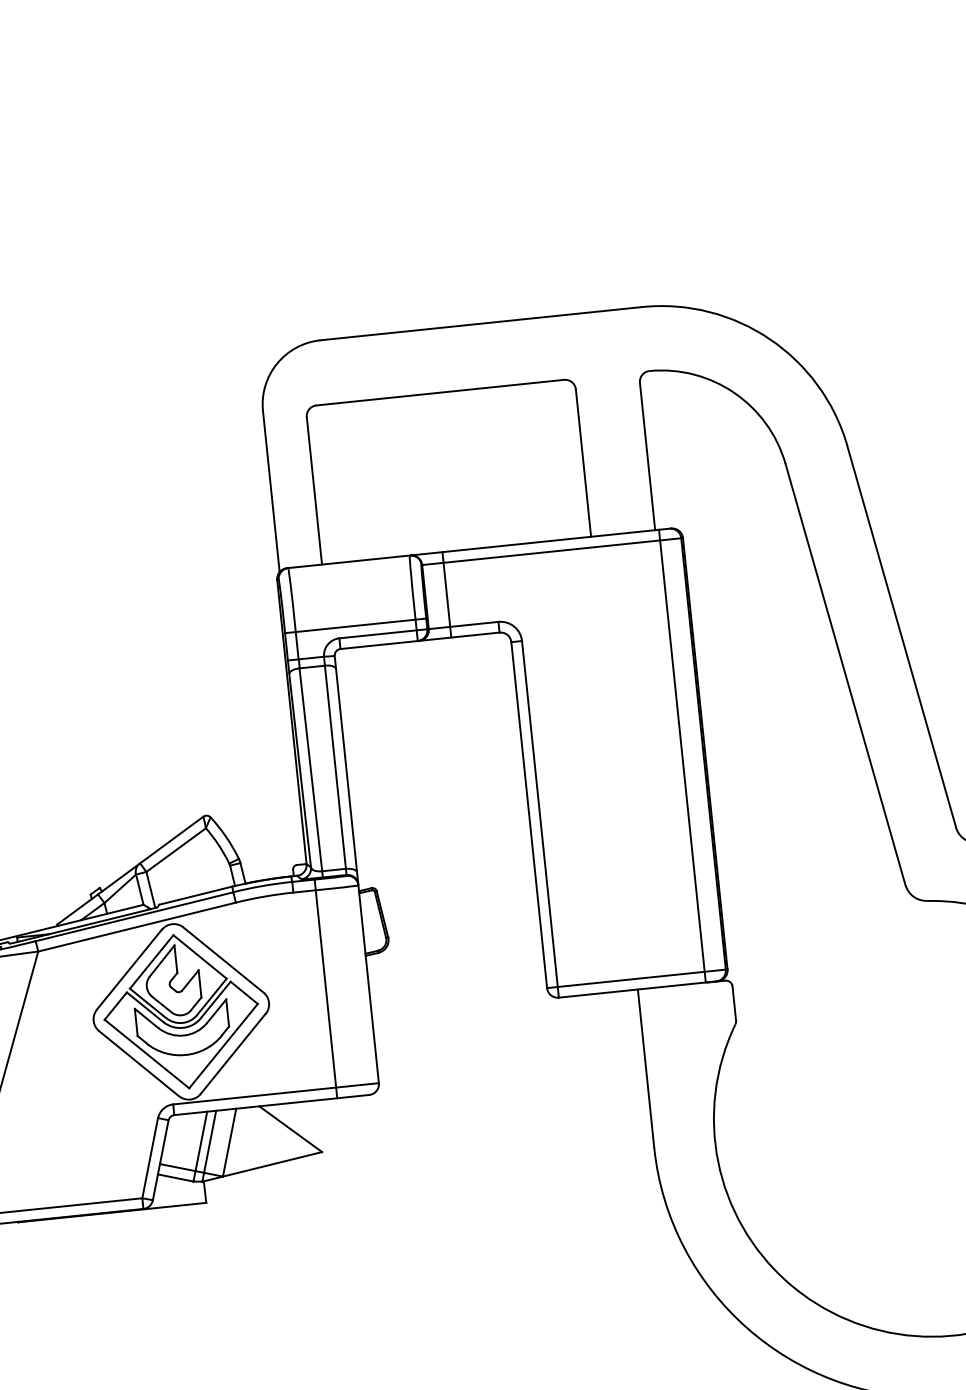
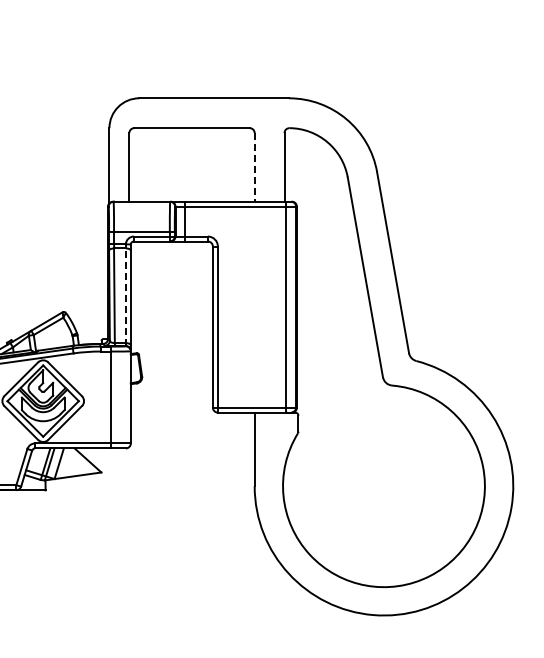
line: (583, 463) -> (254, 167), solid -> dashed
line: (334, 764) -> (125, 294), solid -> dashed

